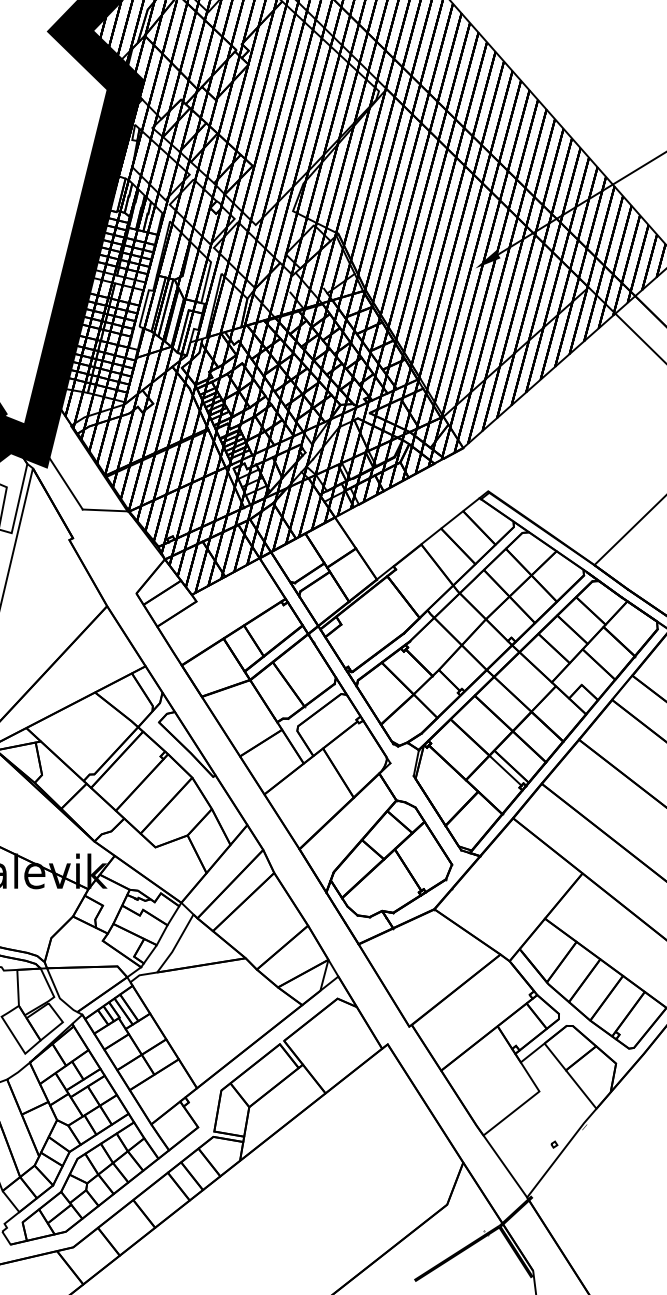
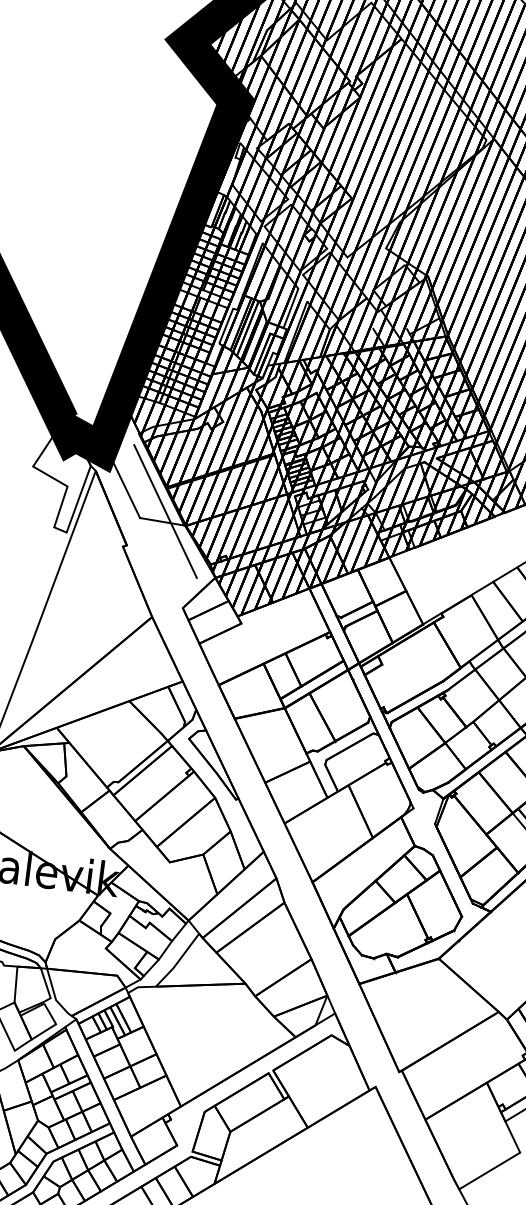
line: (106, 499) -> (164, 511), added

